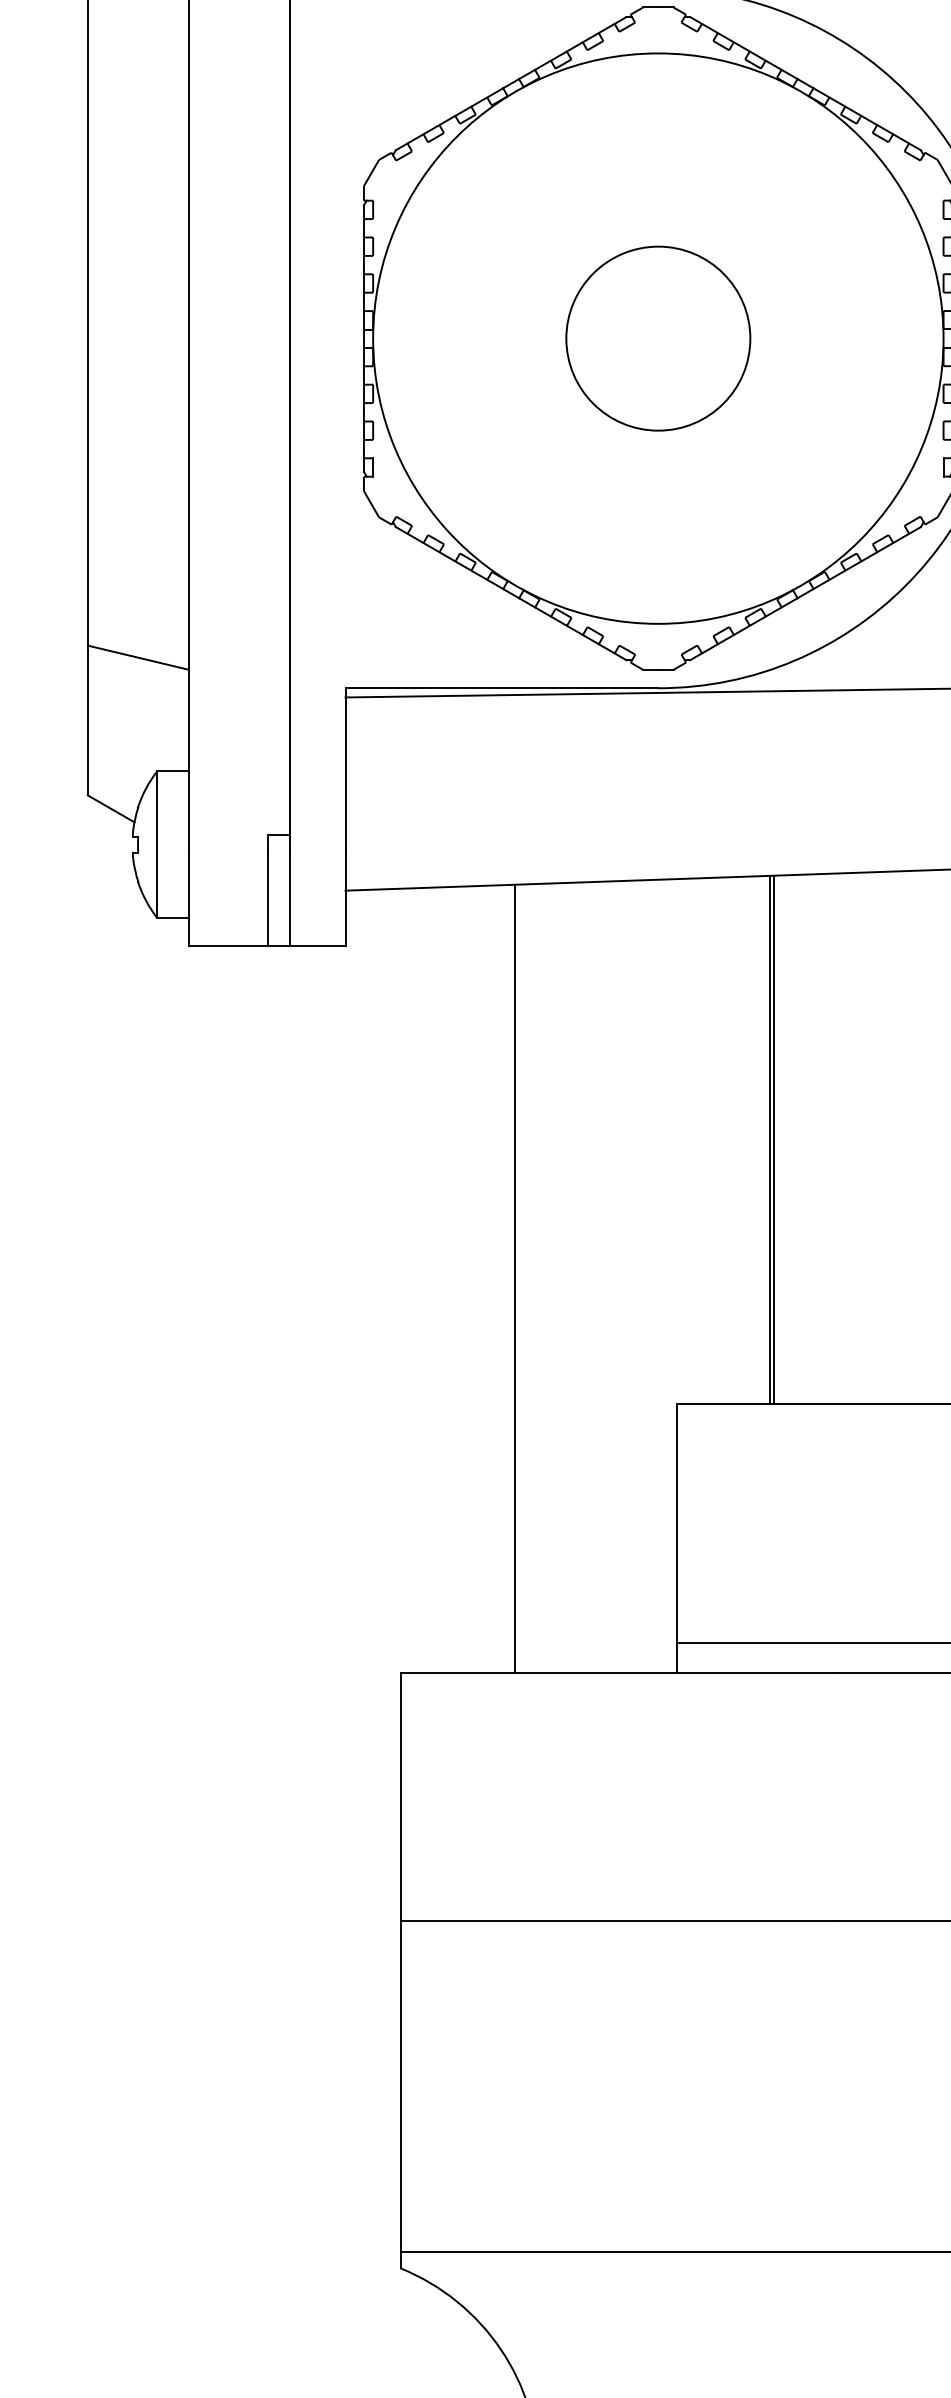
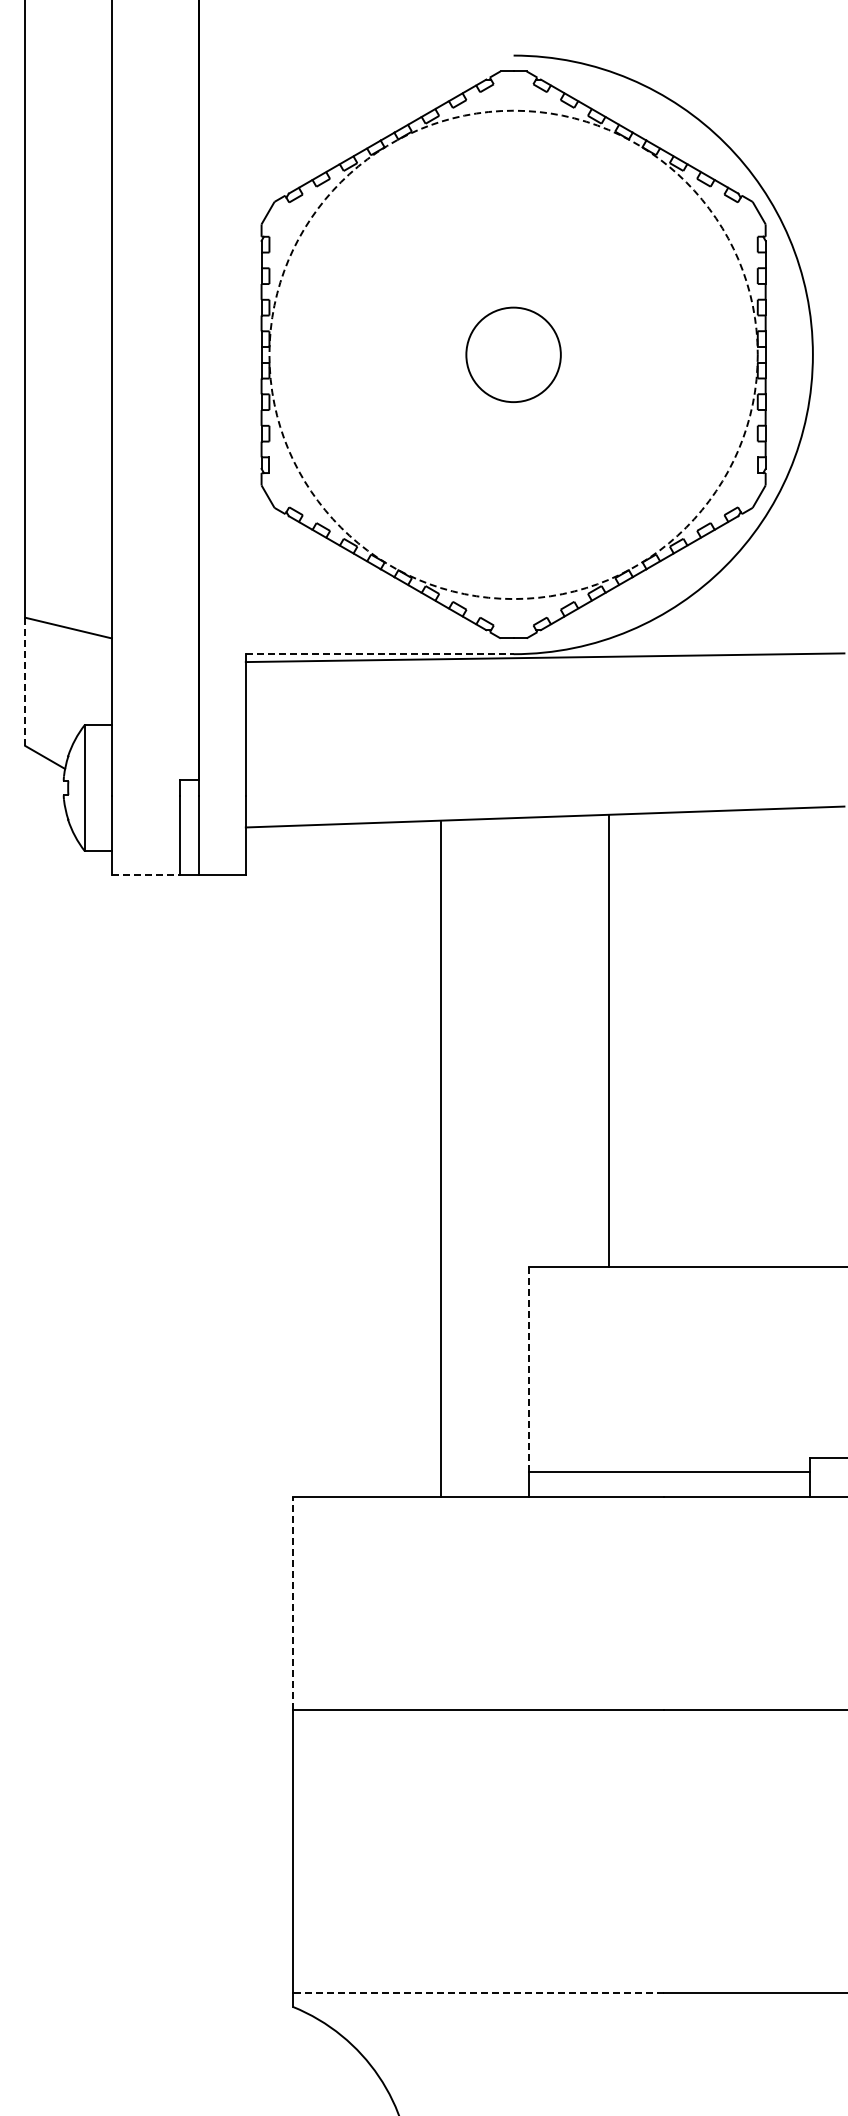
circle: (658, 338) -> (513, 354), size x0.6
circle: (658, 338) -> (513, 354), solid -> dashed
line: (501, 688) -> (379, 654), solid -> dashed
line: (88, 720) -> (25, 681), solid -> dashed
line: (228, 945) -> (145, 874), solid -> dashed
line: (773, 1139) -> (612, 1040), removed
line: (515, 1278) -> (441, 1159), moved
line: (676, 1523) -> (529, 1369), solid -> dashed
line: (401, 1795) -> (293, 1602), solid -> dashed
line: (616, 2252) -> (477, 1993), solid -> dashed

